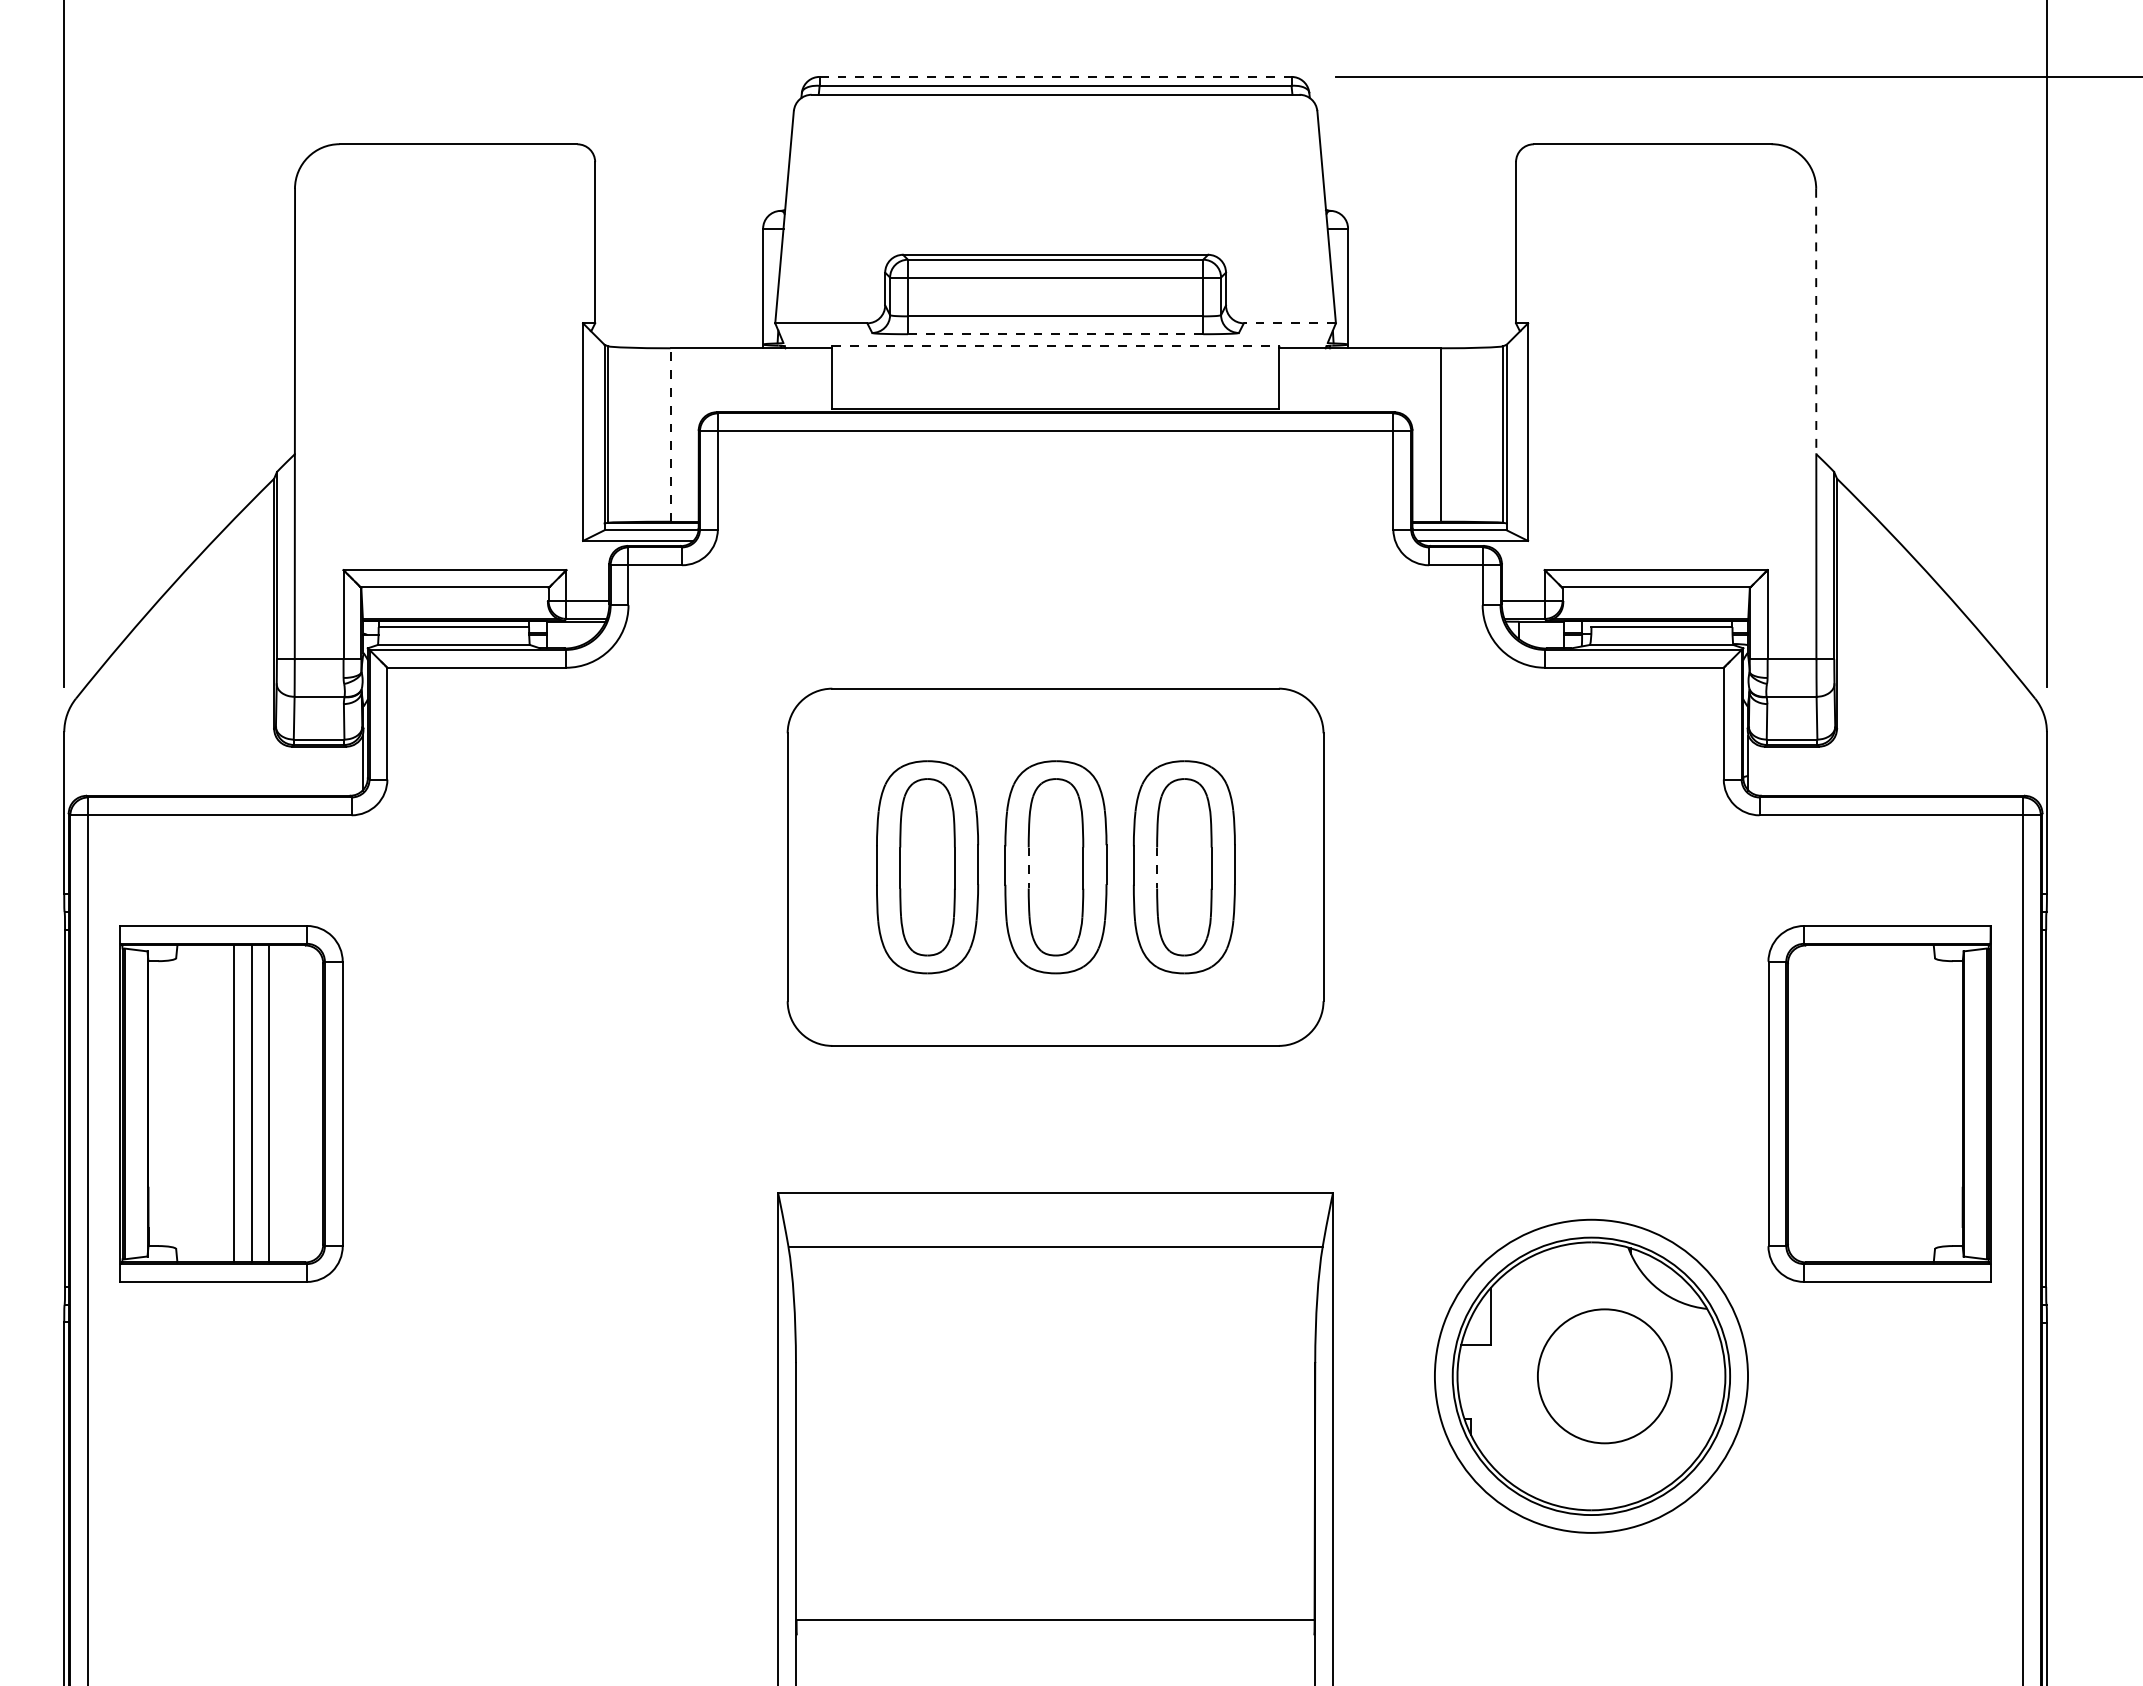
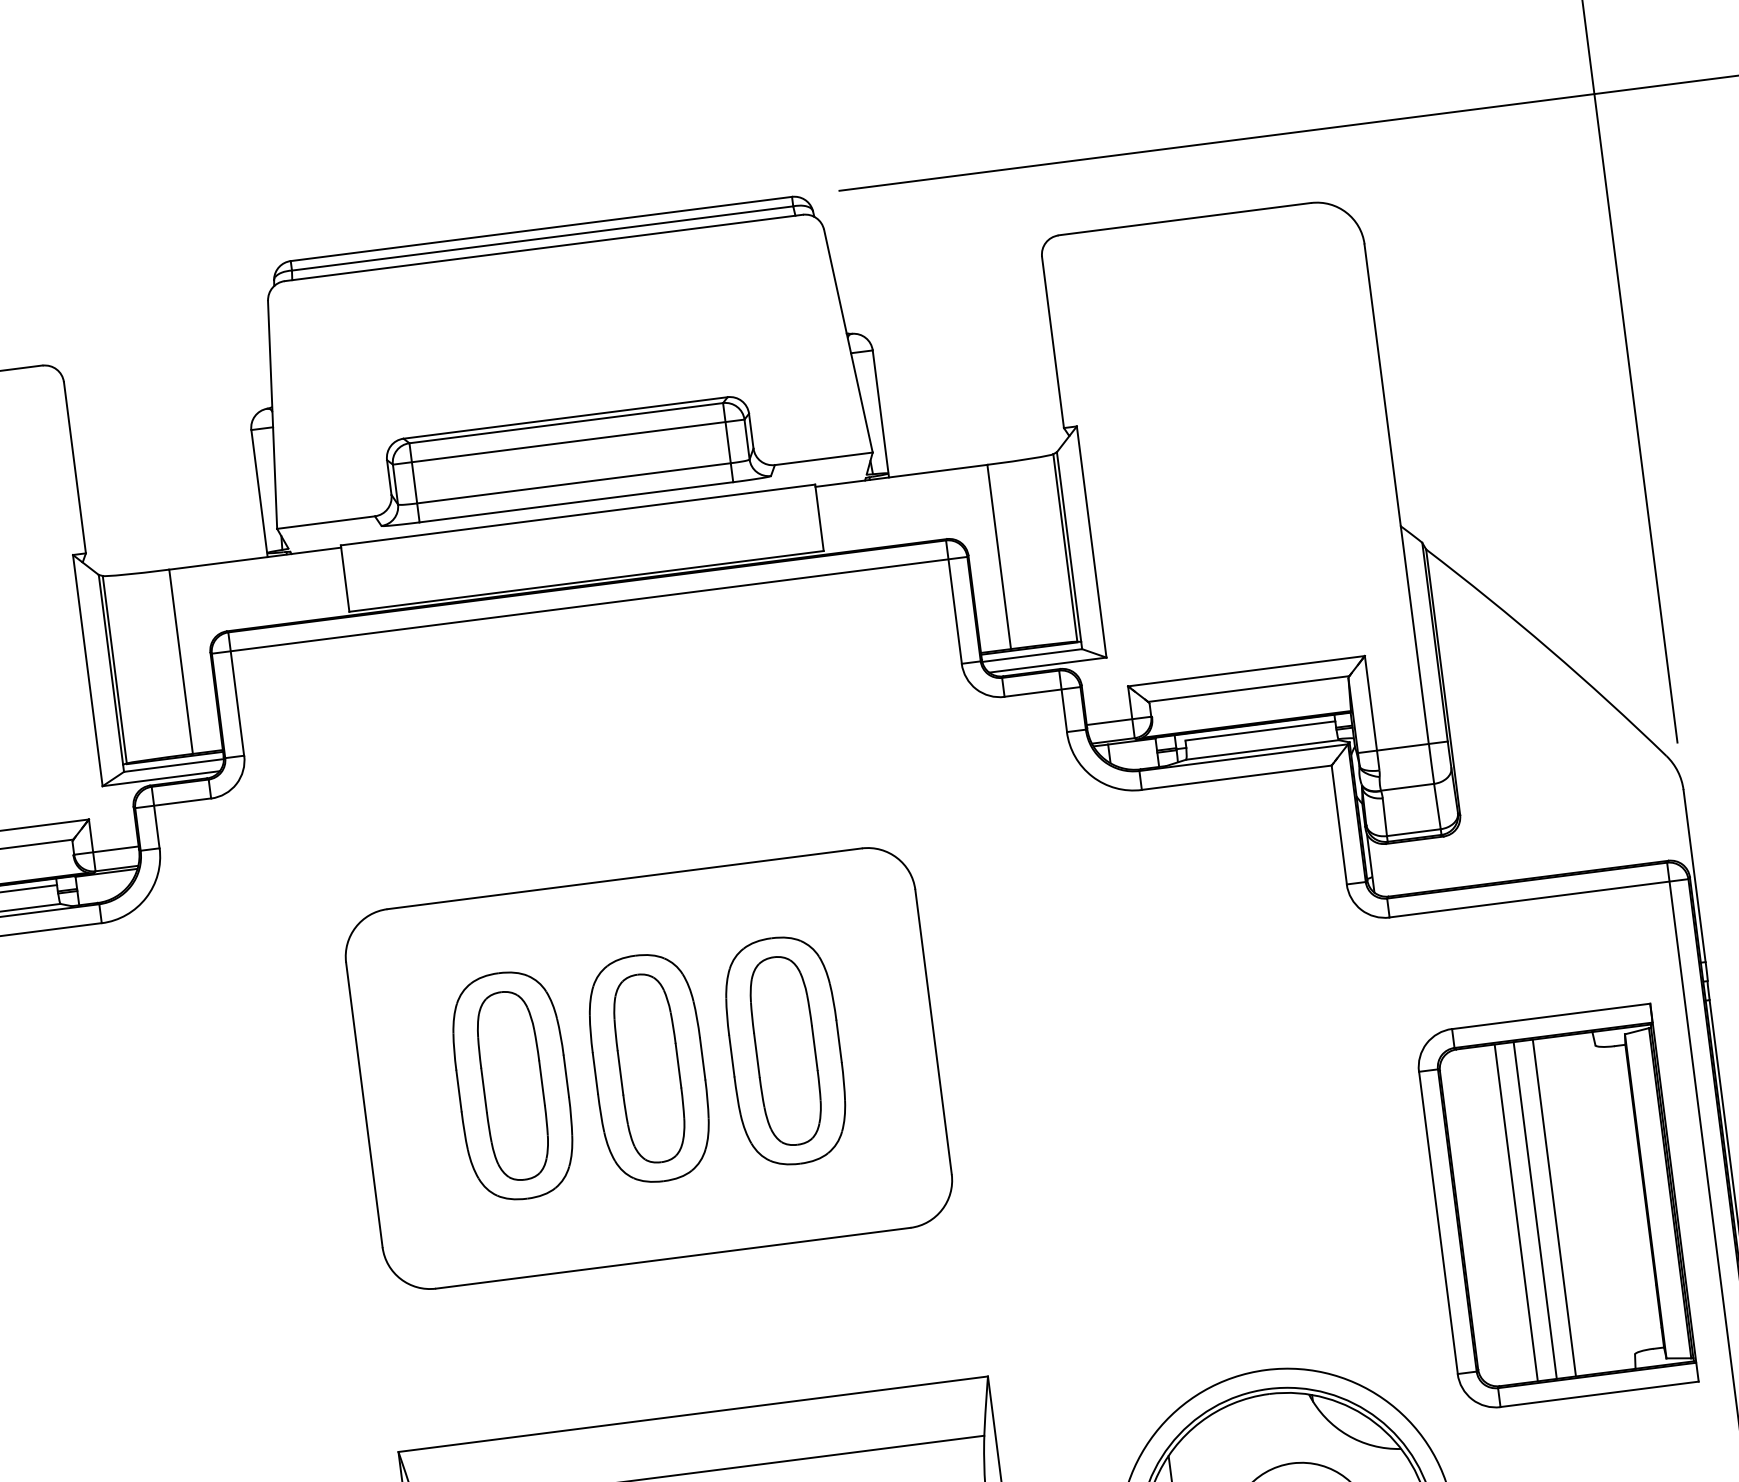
line: (1055, 76) -> (541, 228), dashed -> solid
line: (1816, 321) -> (1382, 385), dashed -> solid
line: (1289, 323) -> (823, 459), dashed -> solid
line: (1055, 334) -> (576, 502), dashed -> solid
line: (1056, 346) -> (579, 515), dashed -> solid
line: (670, 435) -> (181, 662), dashed -> solid
line: (1028, 868) -> (620, 1073), dashed -> solid
line: (1157, 868) -> (757, 1055), dashed -> solid
line: (1841, 1103) -> (1515, 1212), added
line: (1859, 1103) -> (1535, 1210), added
line: (1877, 1103) -> (1554, 1207), added

